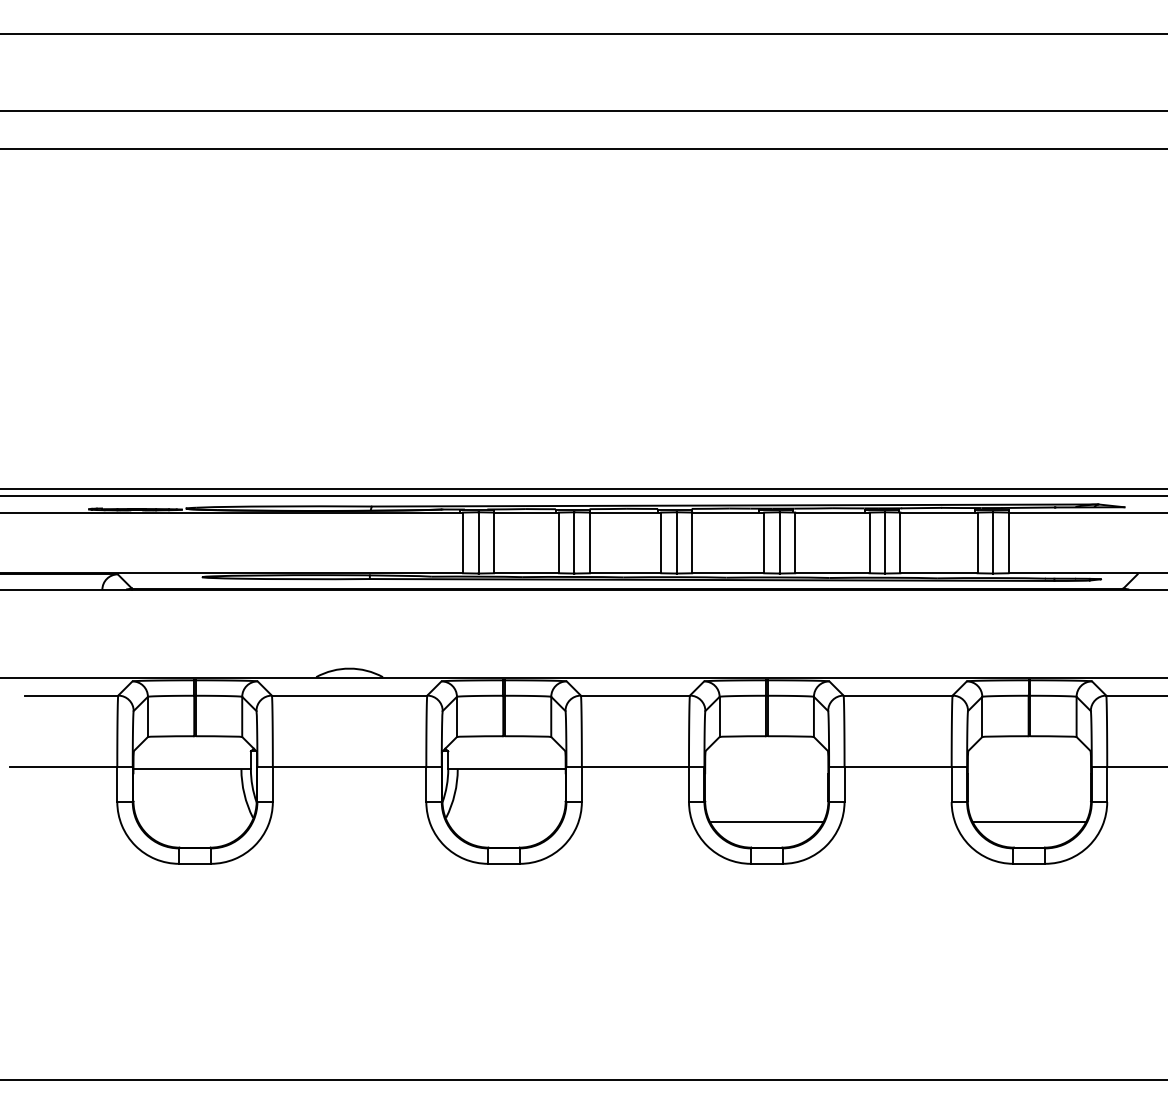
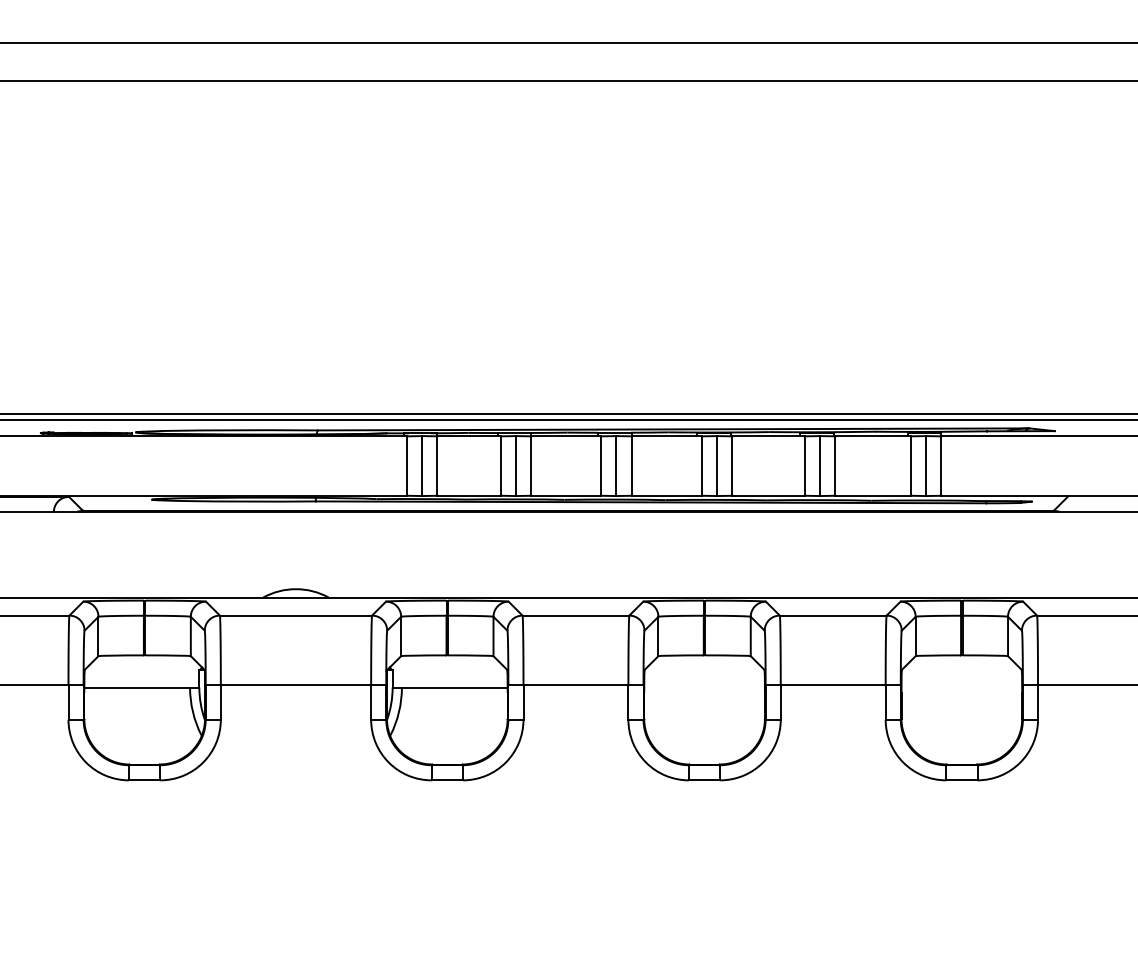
line: (766, 821) -> (704, 738), removed
line: (1029, 821) -> (961, 738), removed

